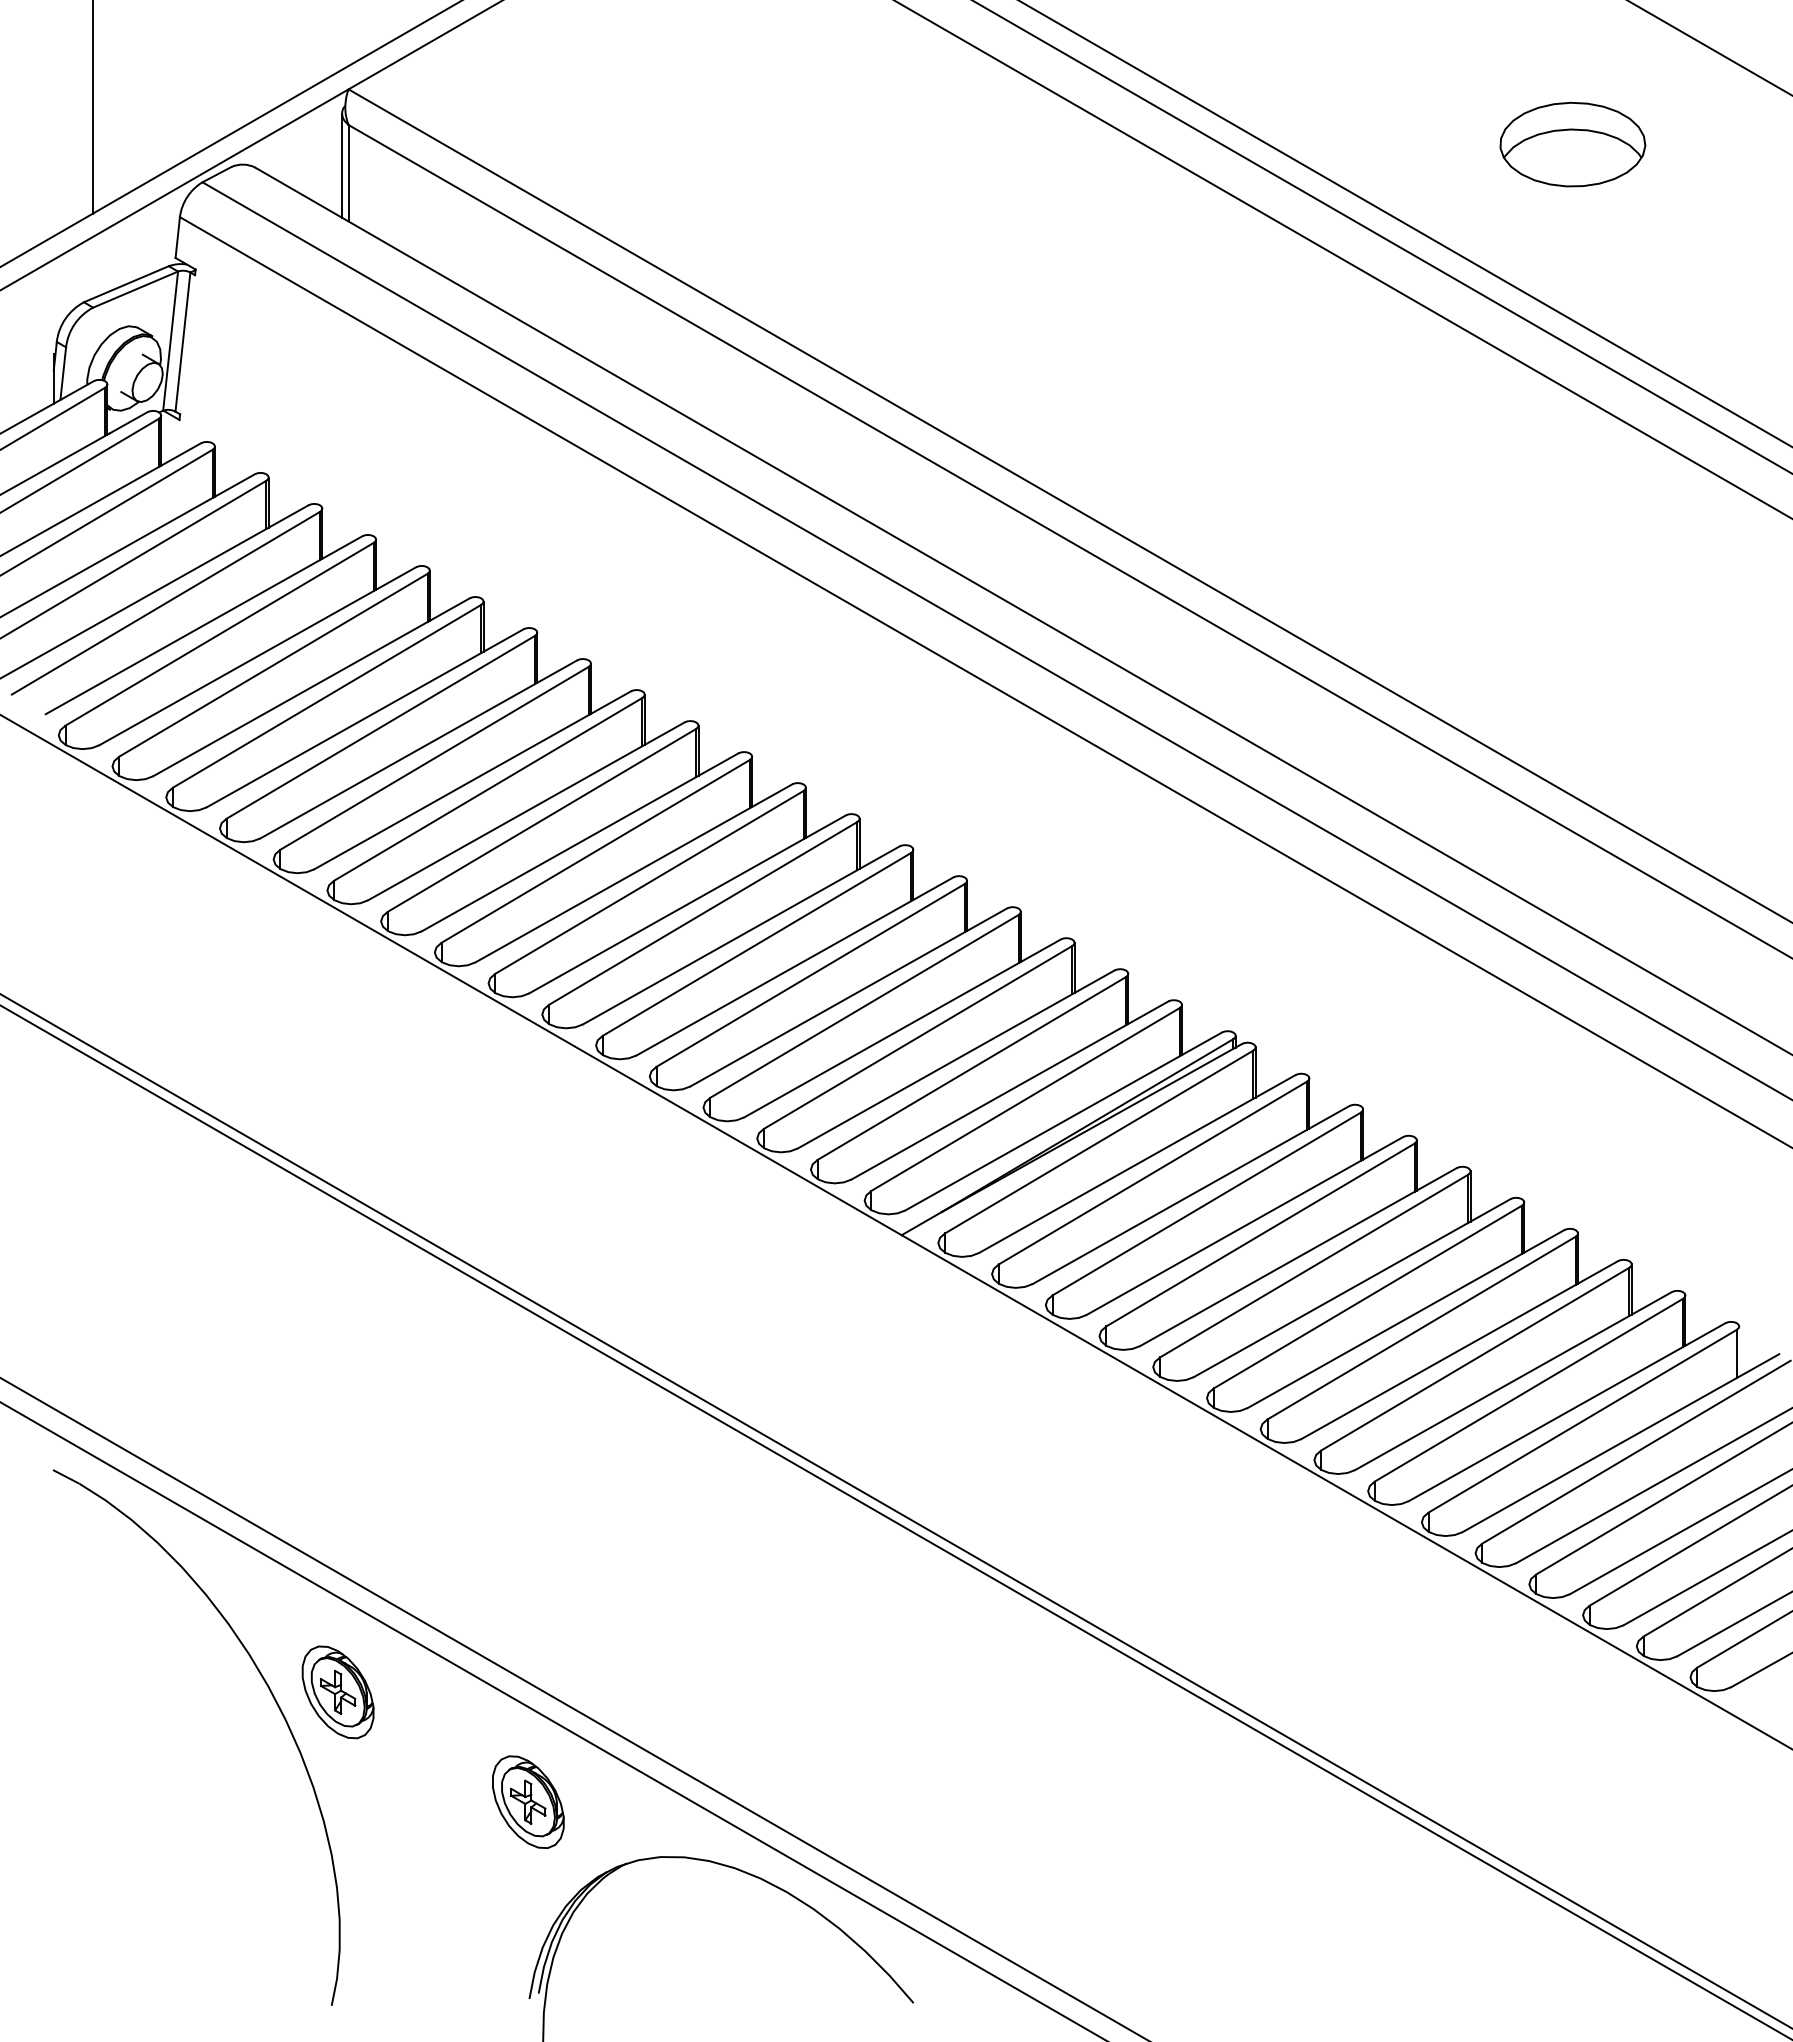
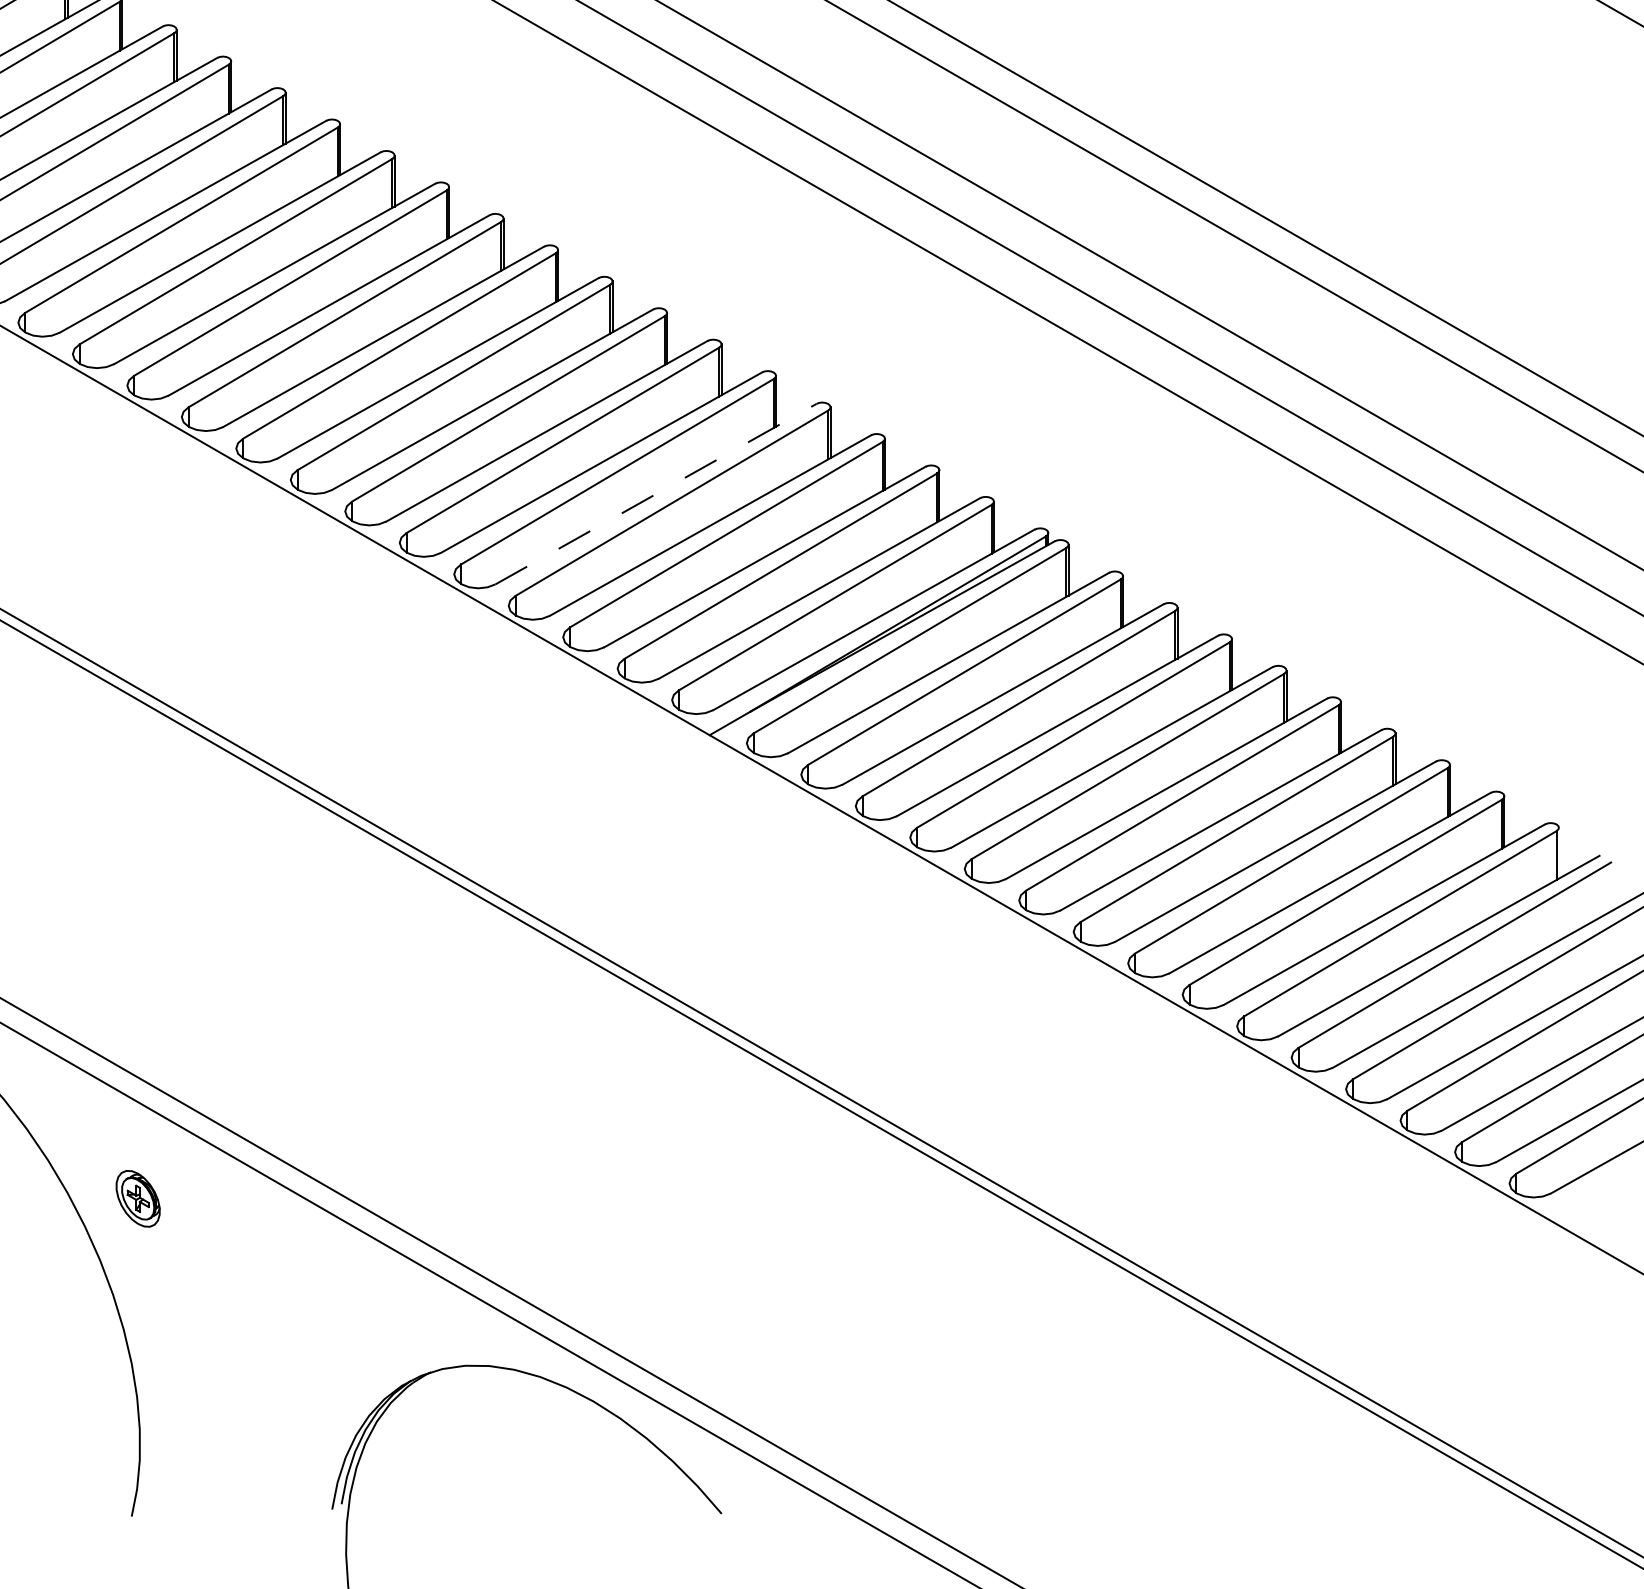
line: (848, 997) -> (655, 494), solid -> dashed
part: (337, 1692) -> (137, 1198), size x0.6
part: (528, 1801) -> (331, 1309), removed

